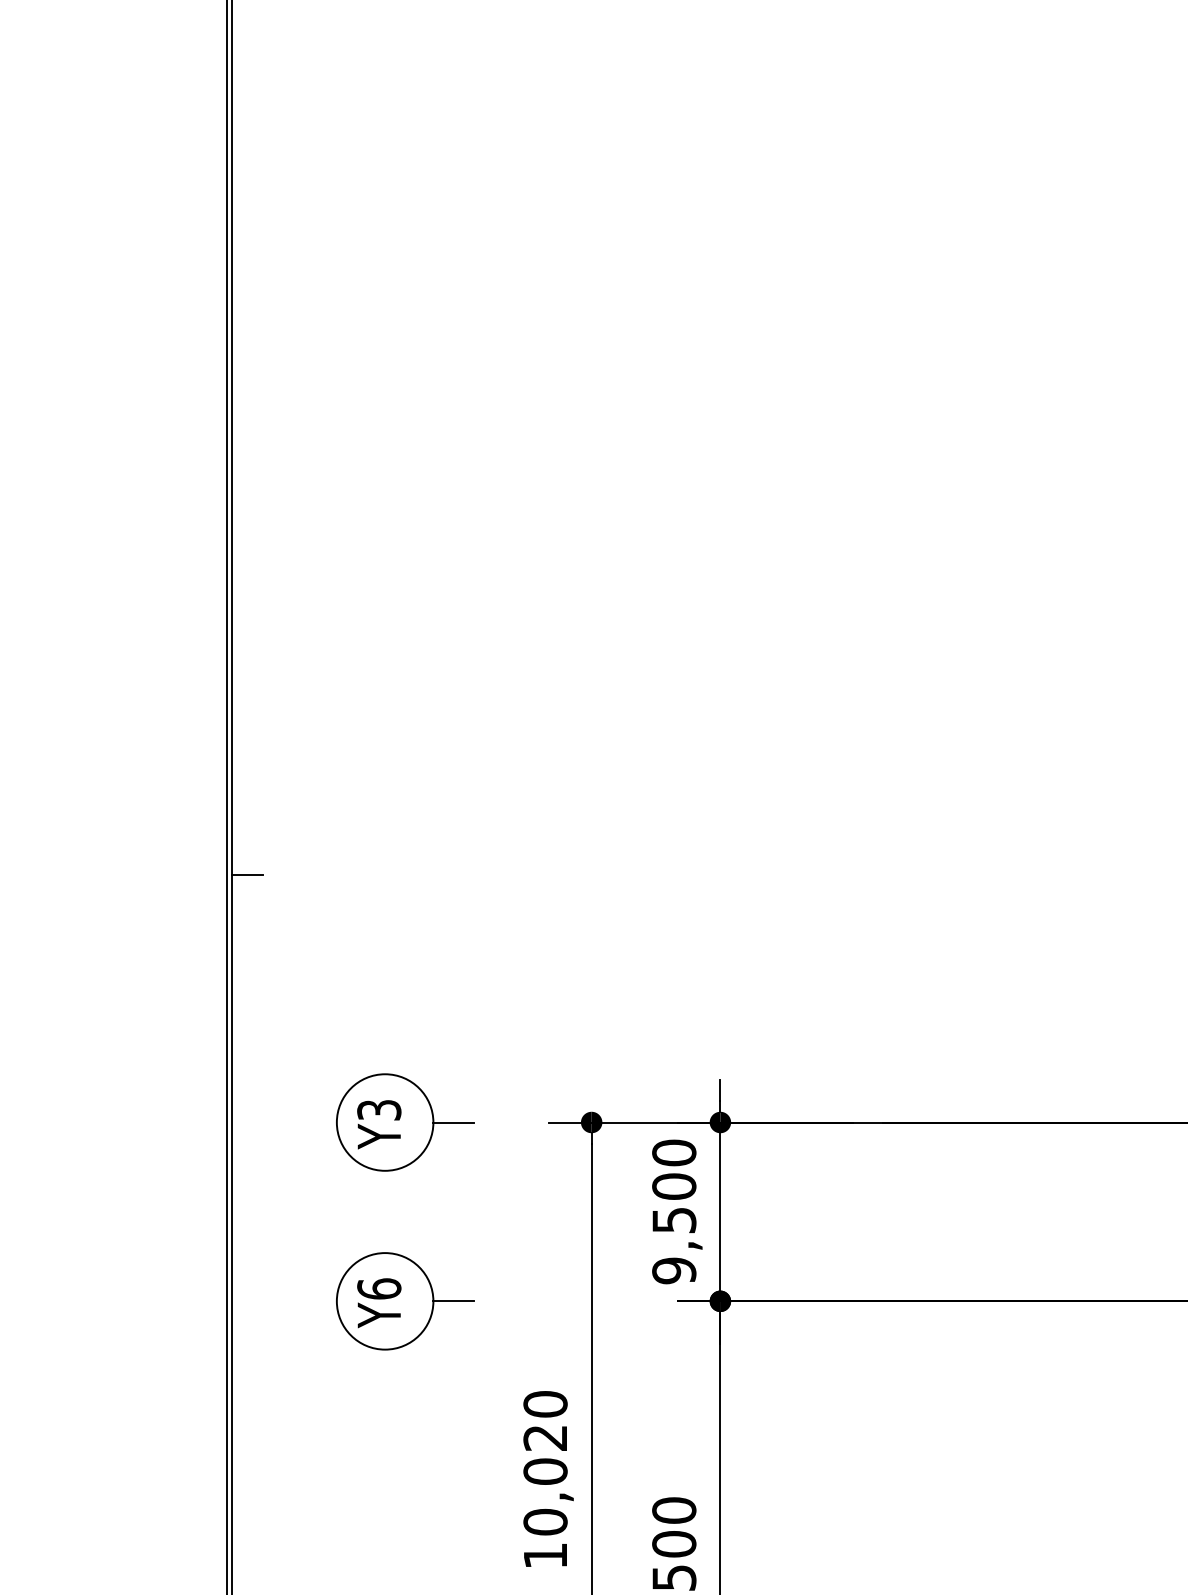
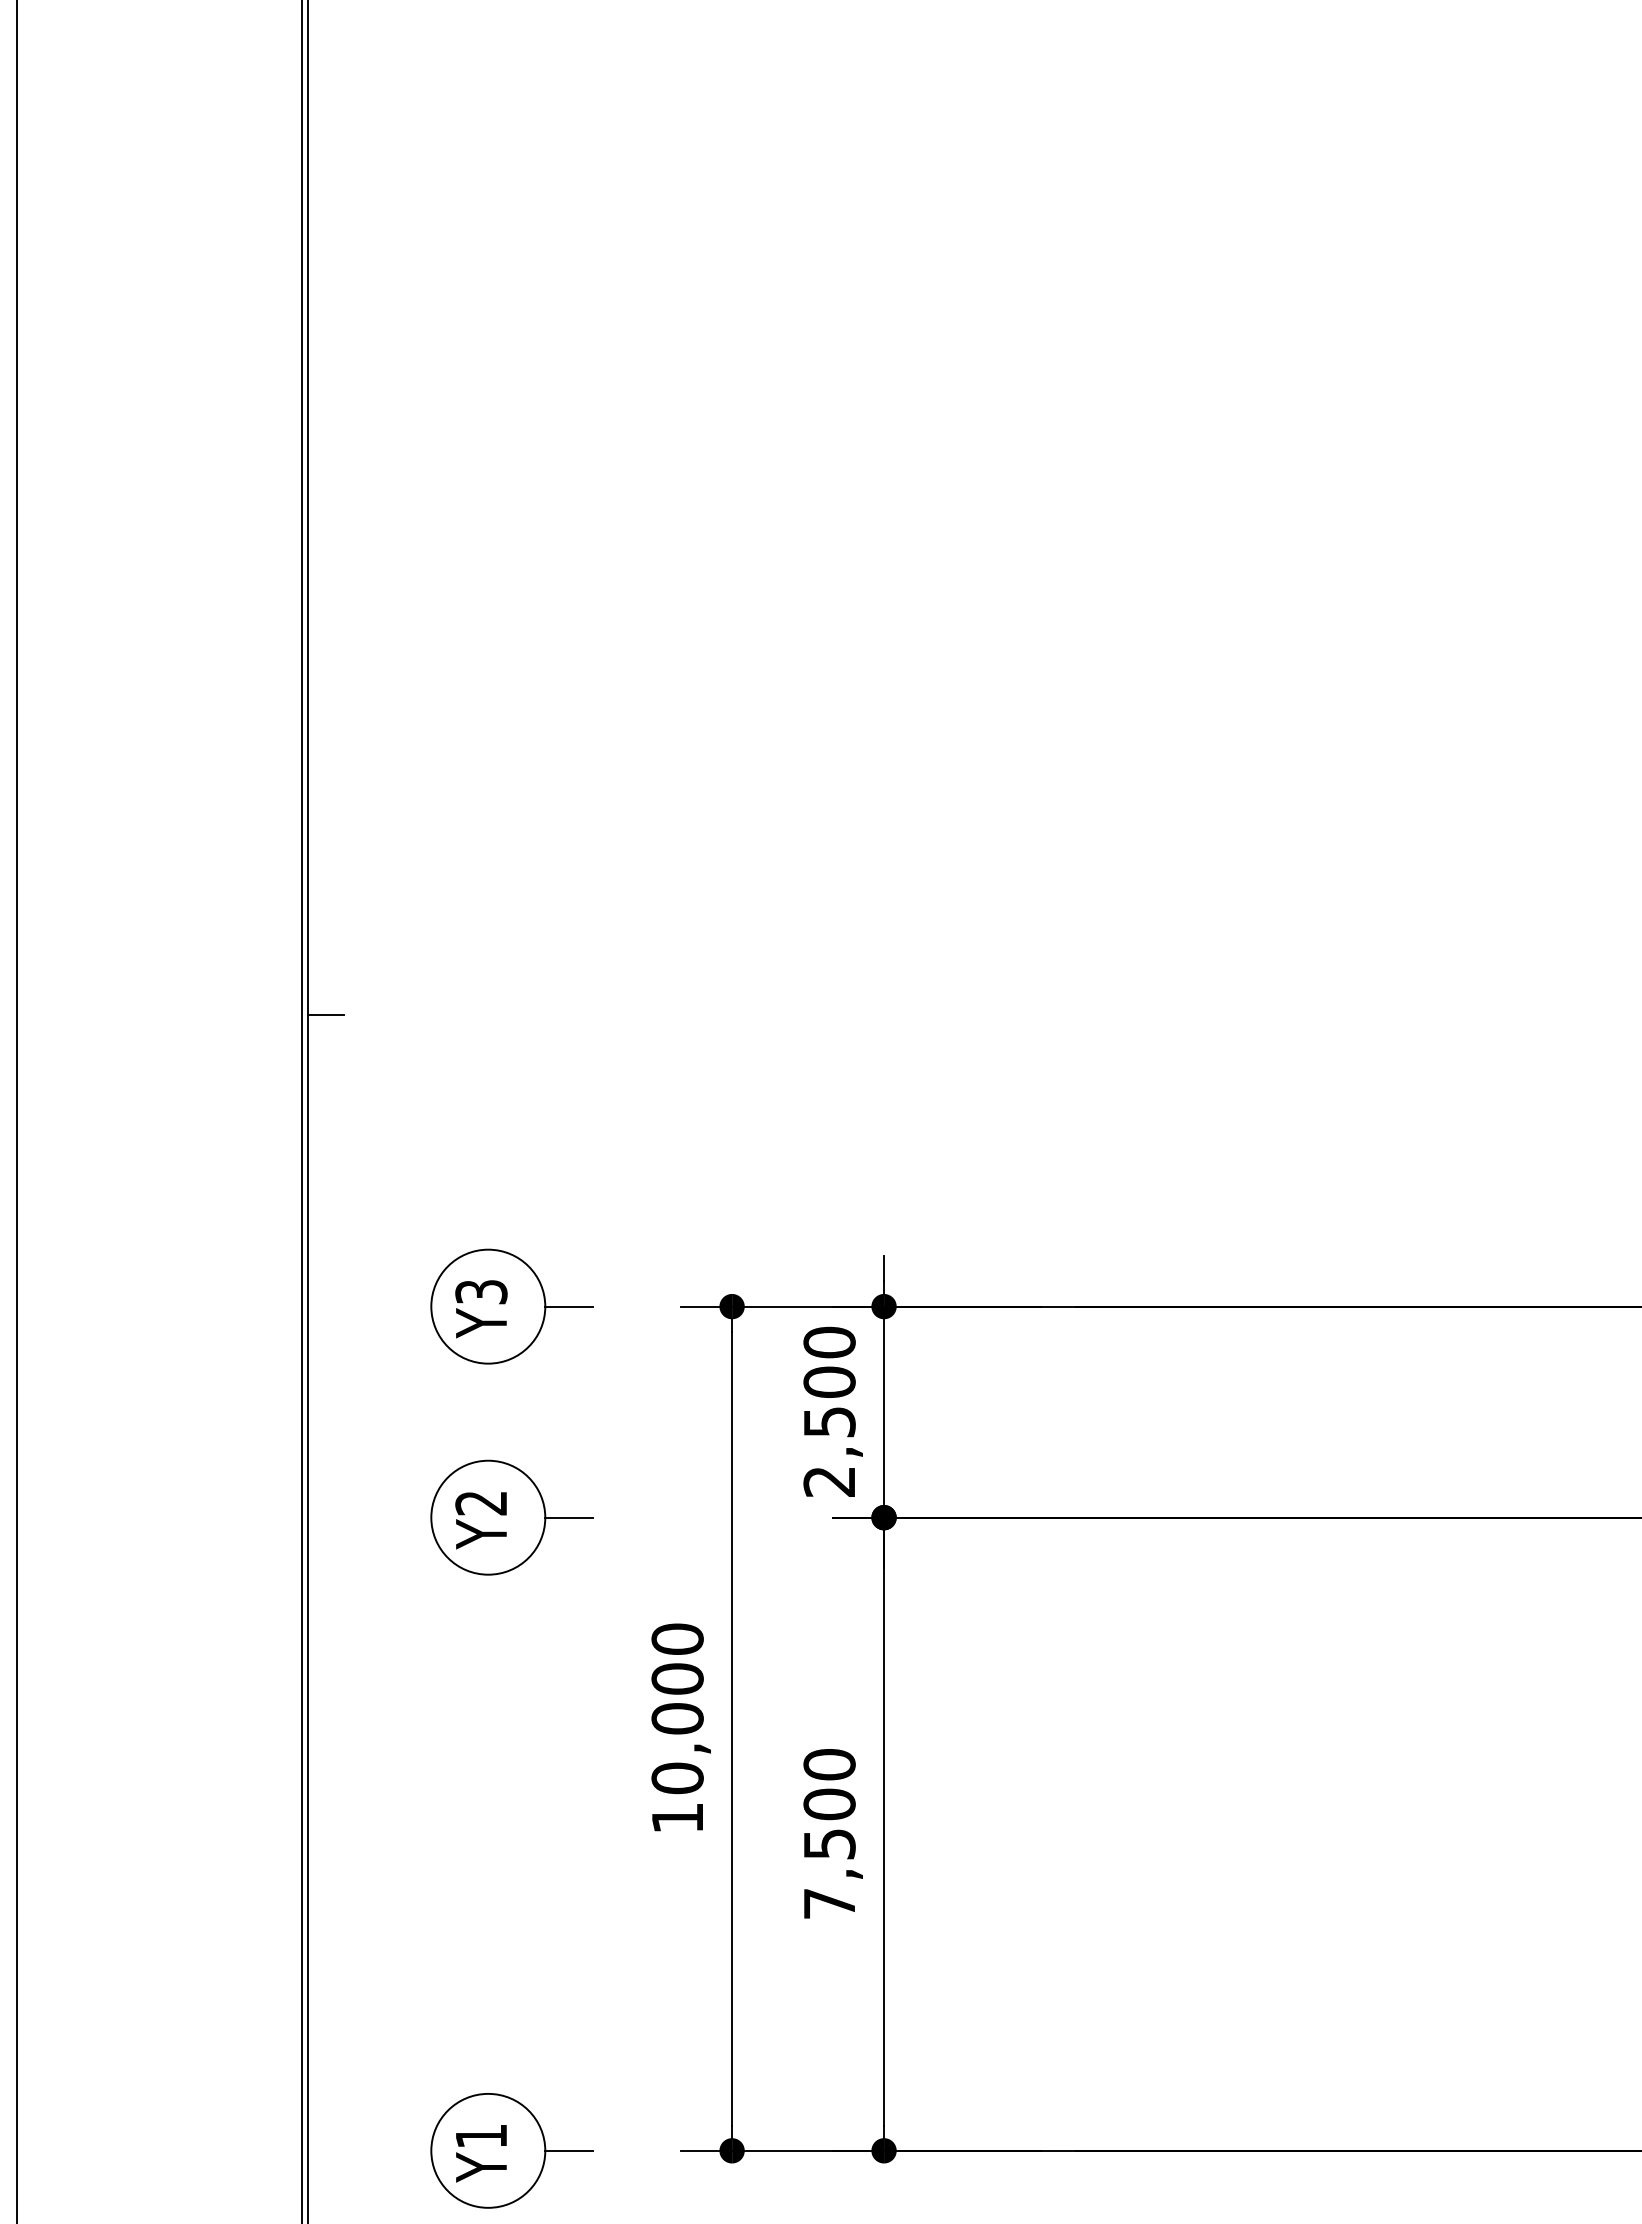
text: (674, 1270) -> (829, 1481), 9,500 -> 2,500
text: (379, 1288) -> (481, 1502), Y6 -> Y2
text: (545, 1437) -> (677, 1678), 10,020 -> 10,000

